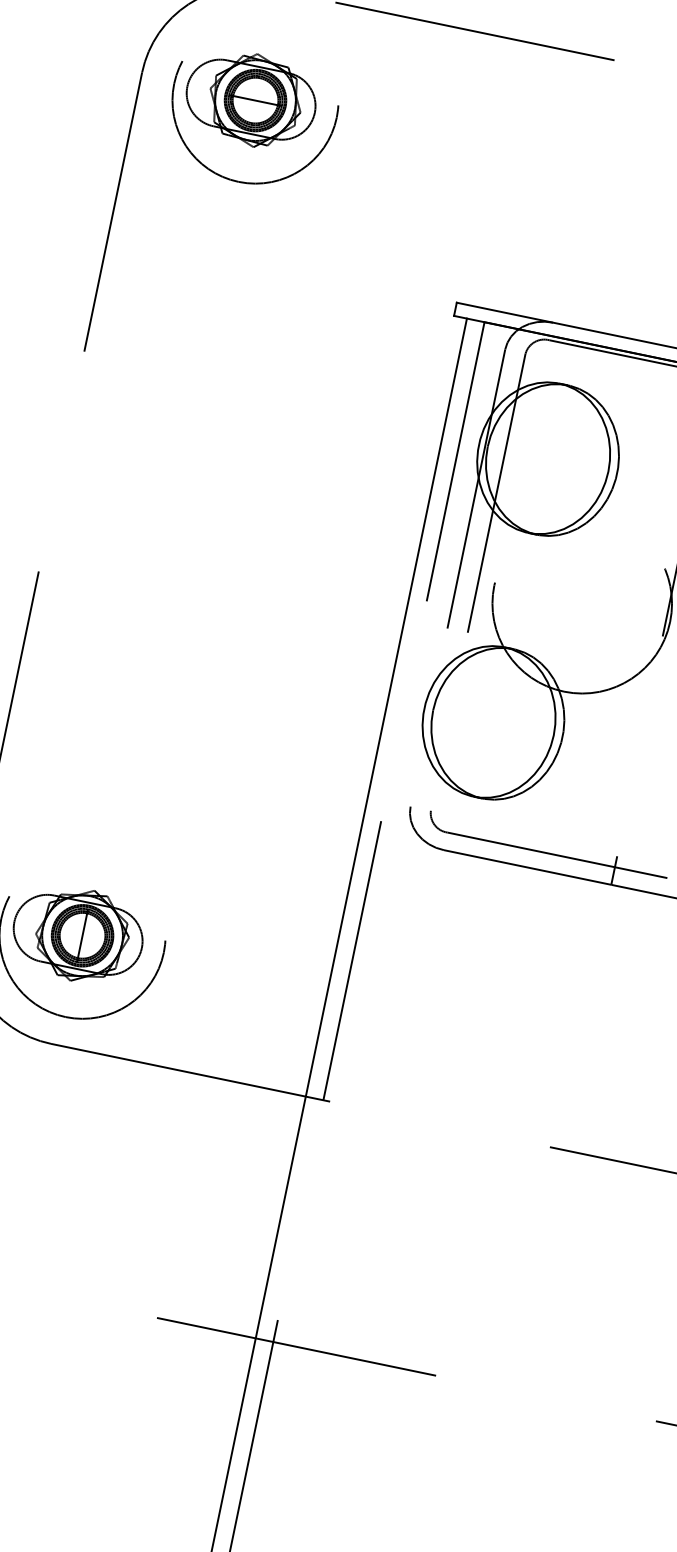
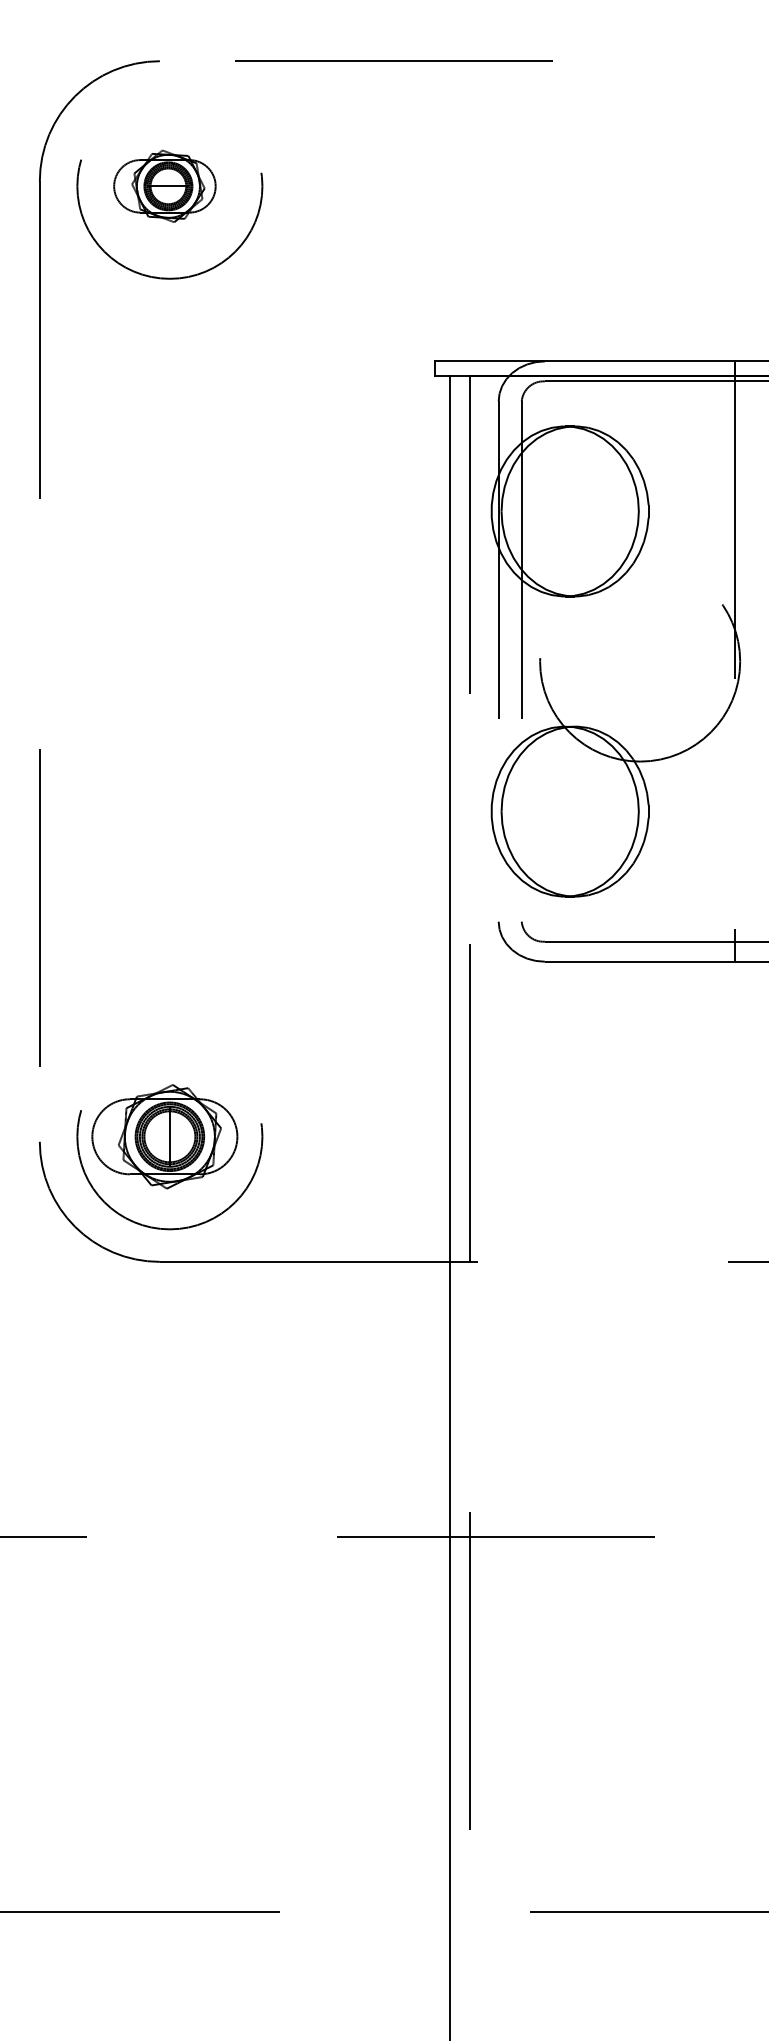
part: (250, 99) -> (164, 186), size x0.7

